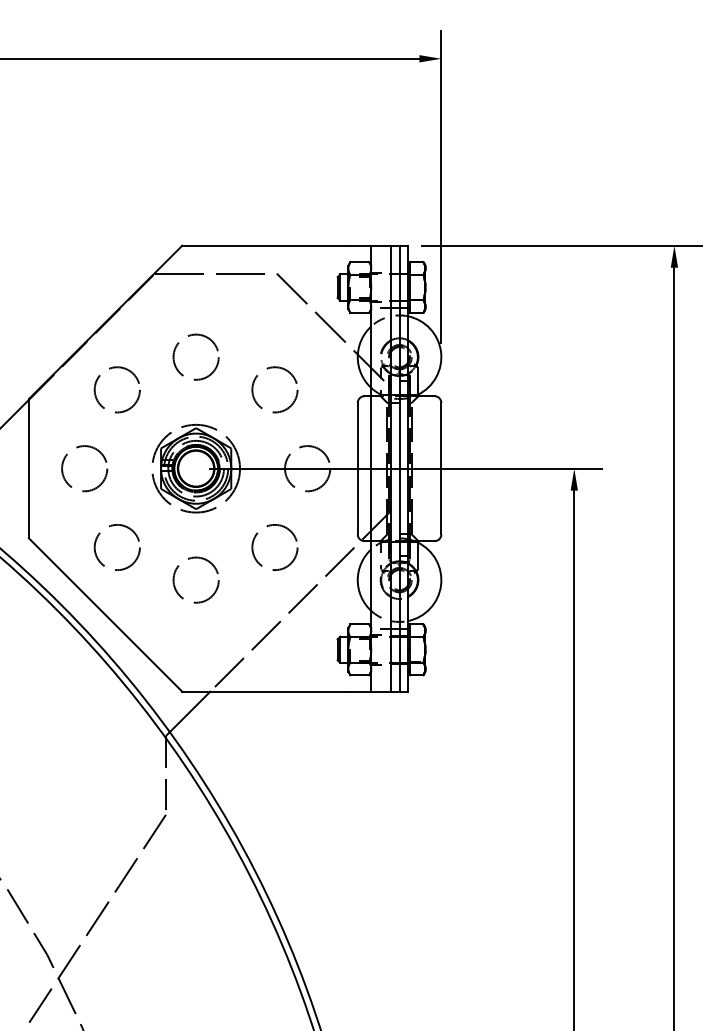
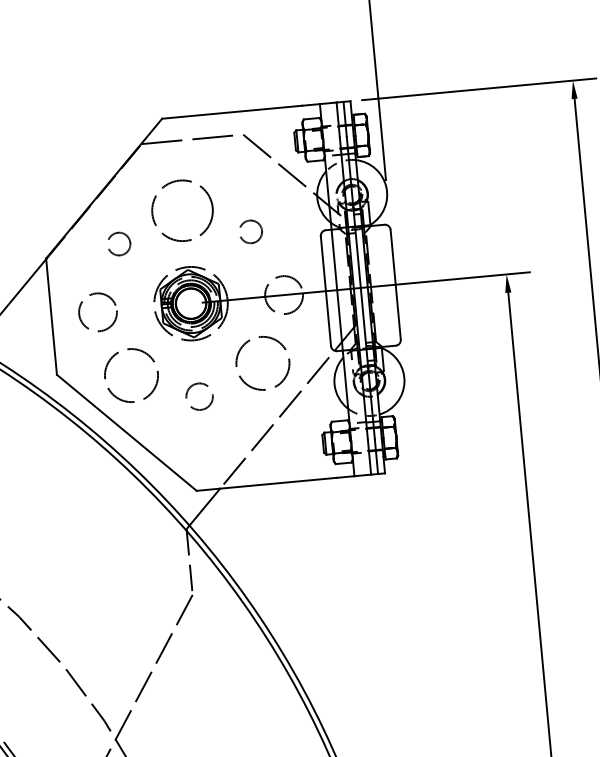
circle: (195, 356) -> (181, 210), size x1.6
circle: (116, 389) -> (118, 243), size x0.6
circle: (274, 389) -> (250, 231), size x0.6
circle: (116, 547) -> (130, 375), size x1.4
circle: (274, 547) -> (262, 363), size x1.4
circle: (195, 579) -> (199, 396), size x0.7

